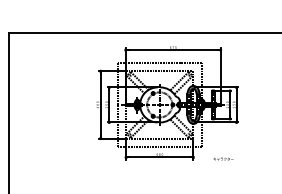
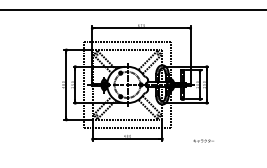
text: (223, 158) -> (203, 140), moved

